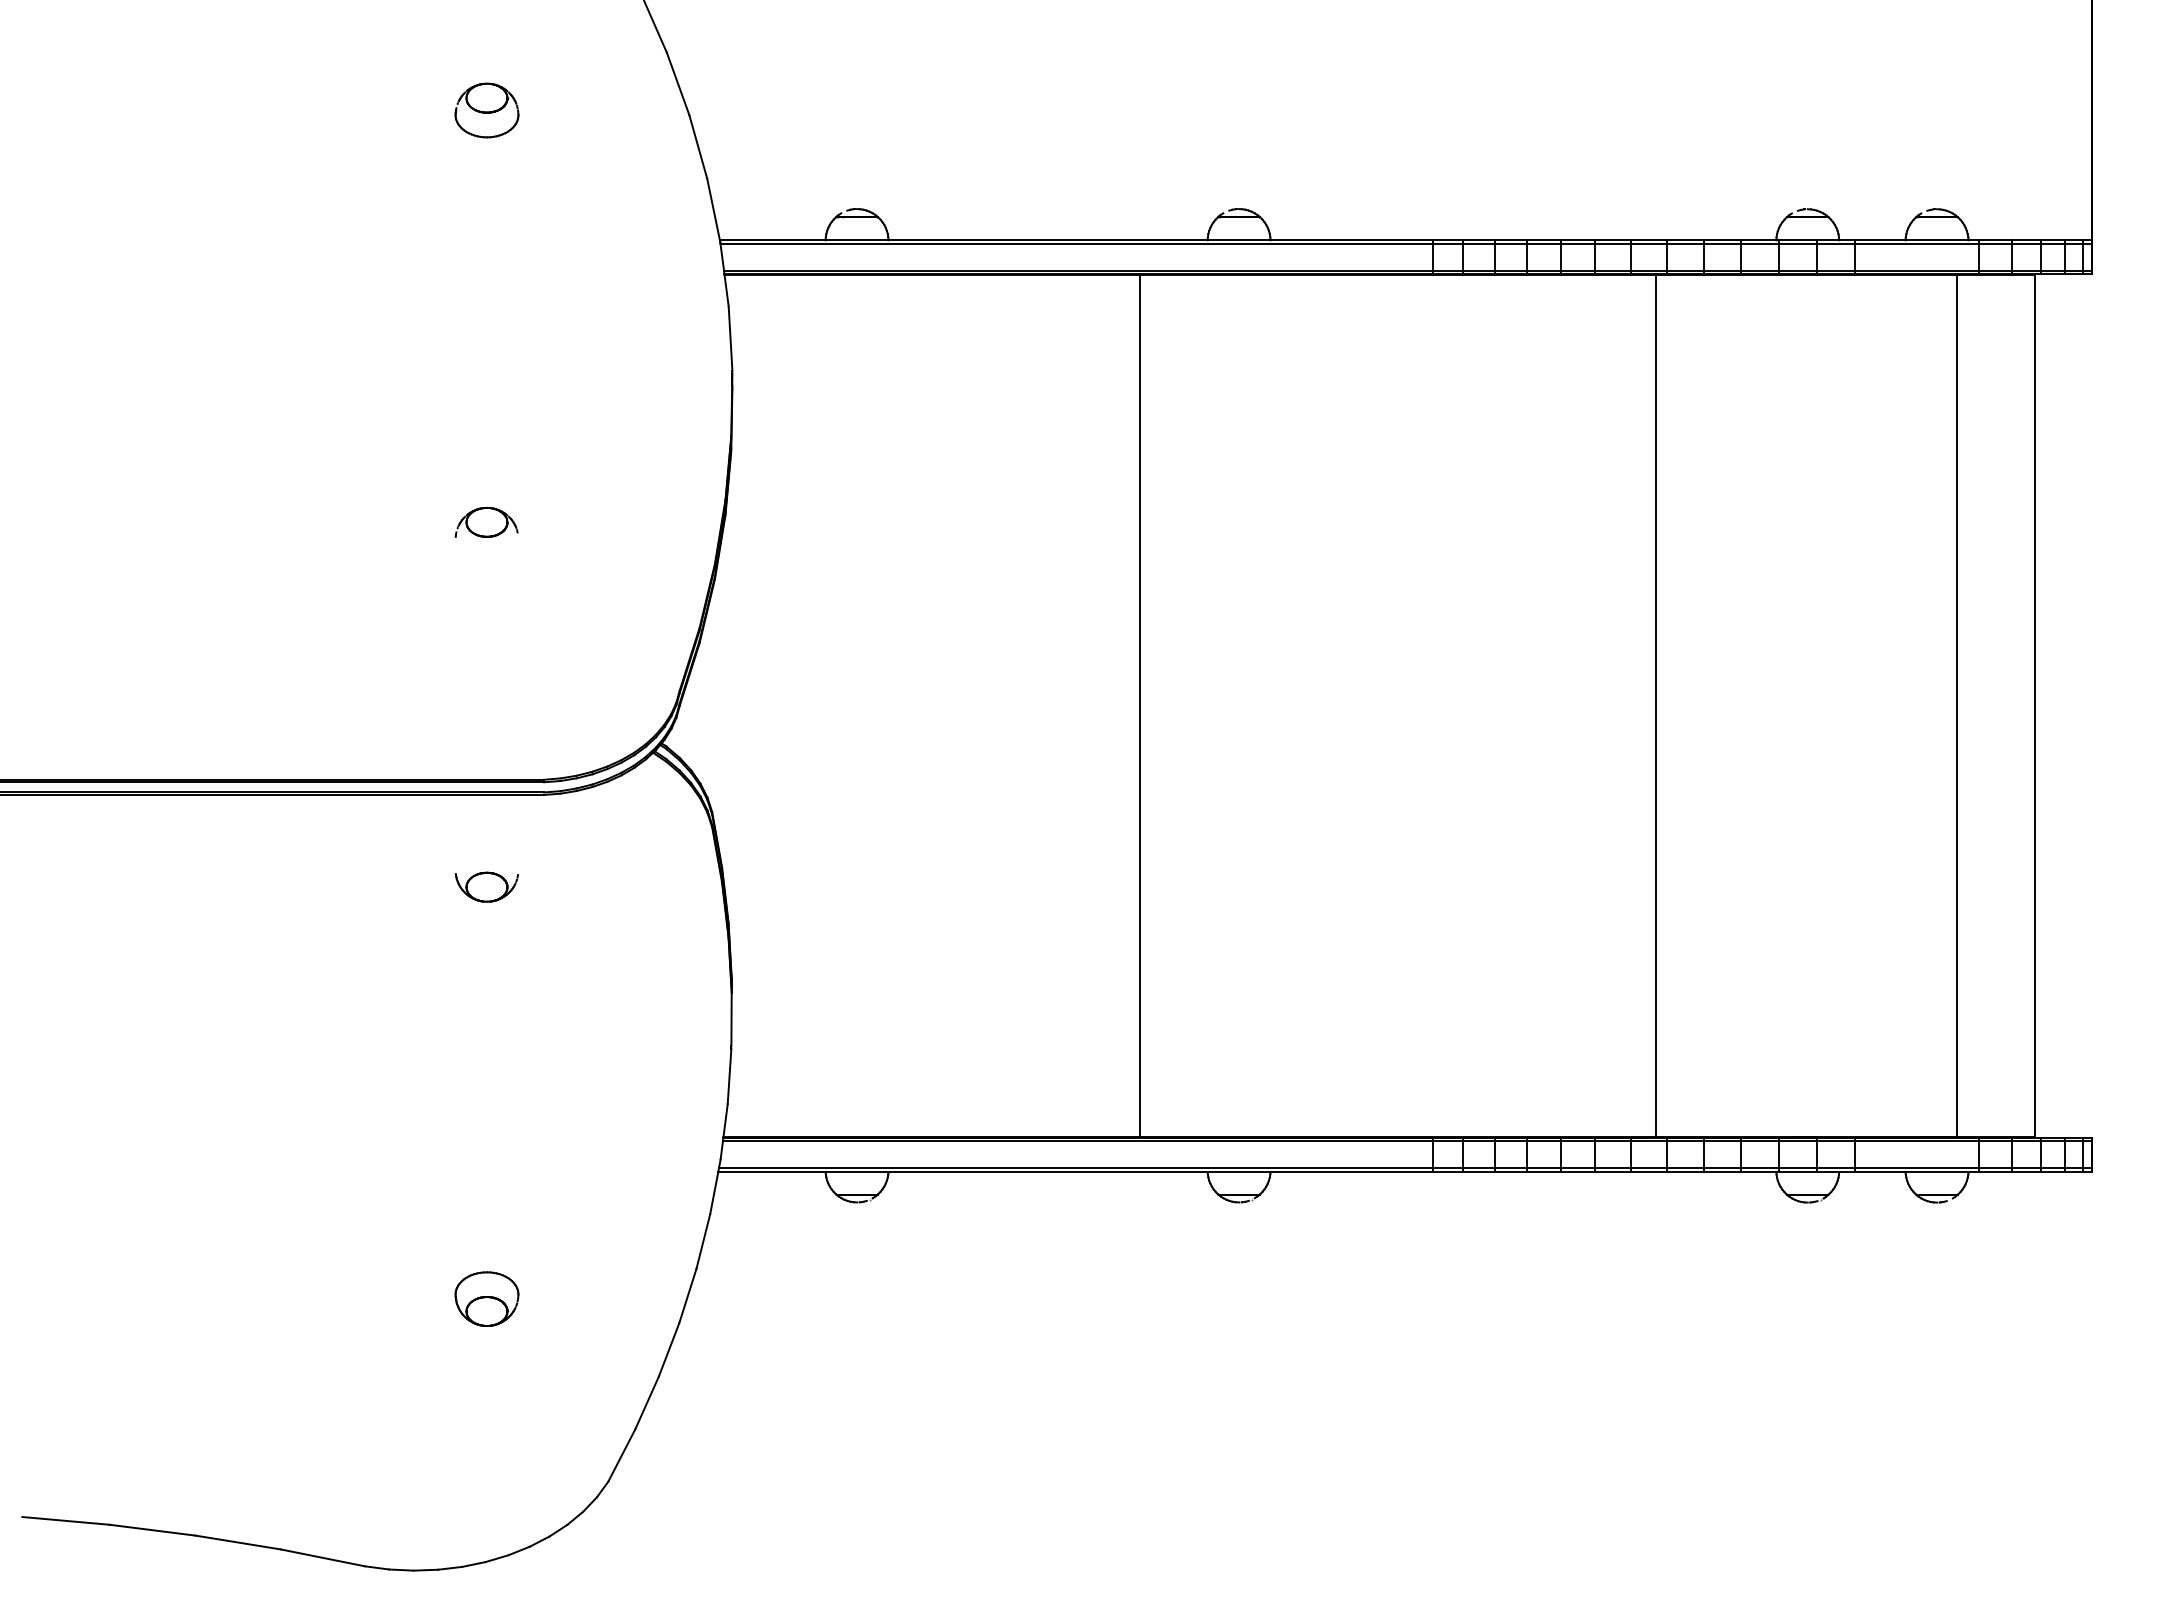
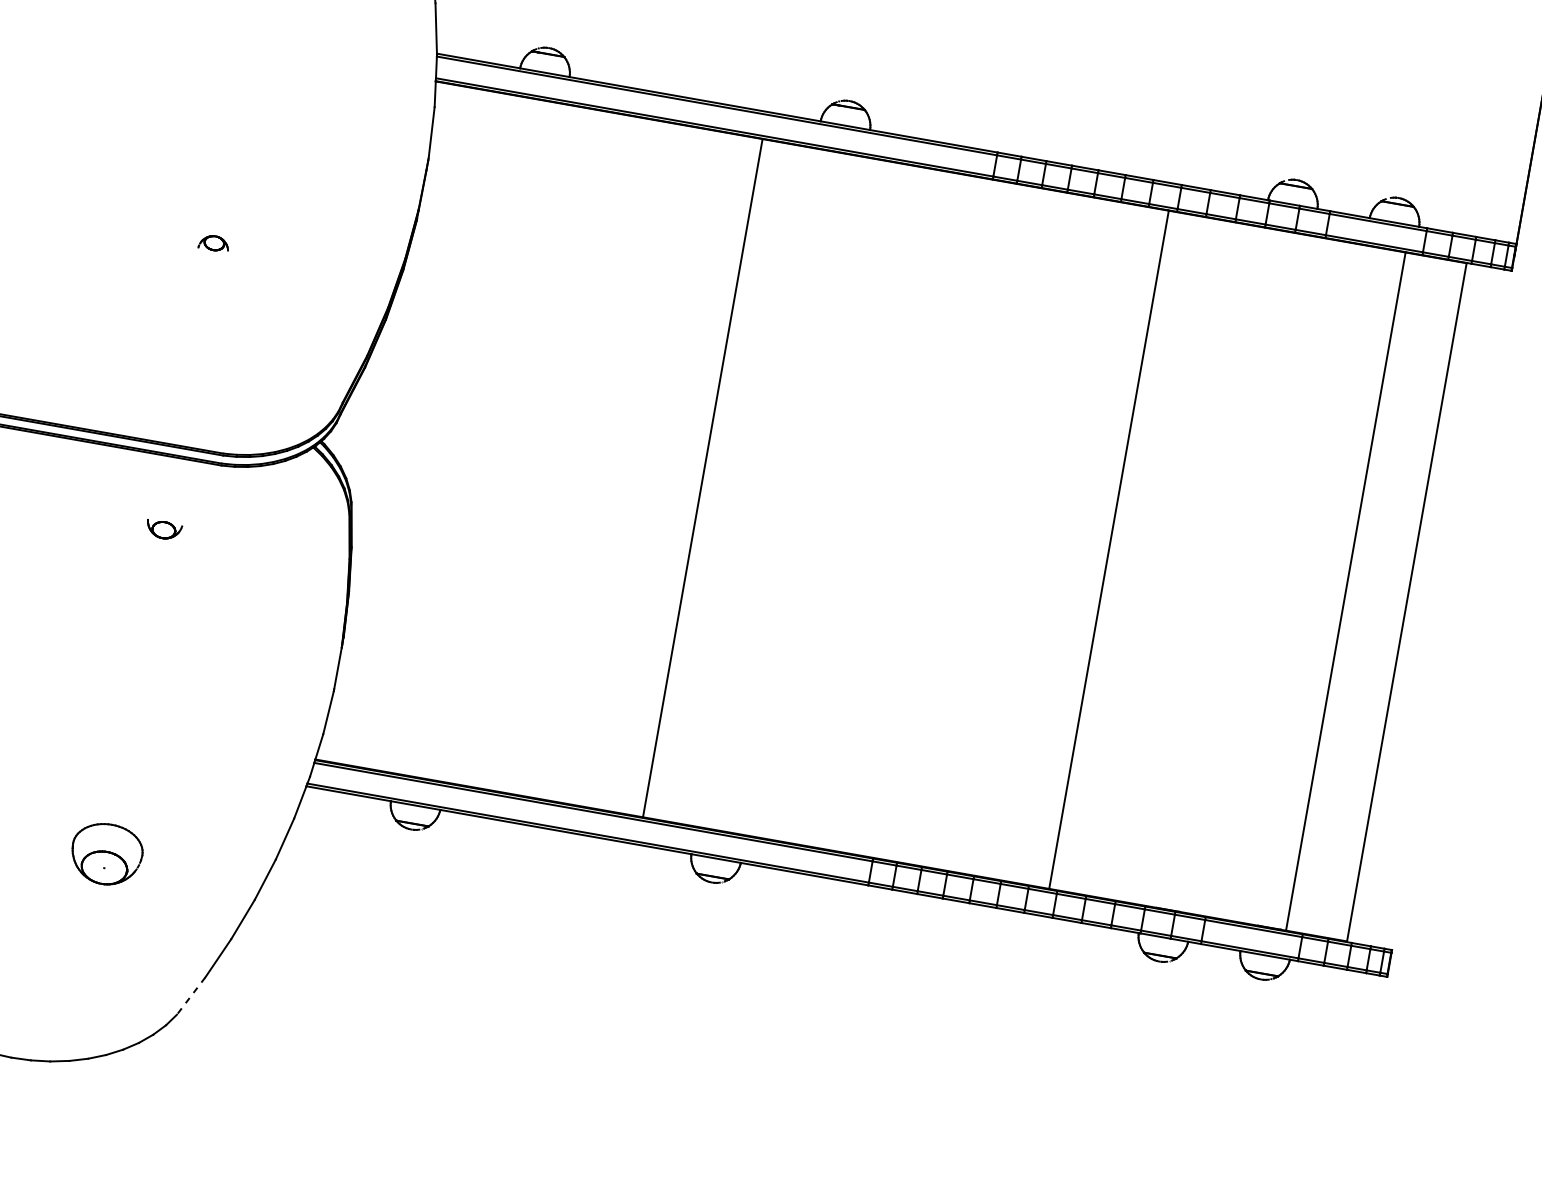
part: (486, 522) -> (214, 243), size x0.6
part: (486, 886) -> (163, 529), size x0.7
part: (486, 1298) -> (106, 853), size x1.4
line: (621, 1456) -> (190, 996), solid -> dashed

